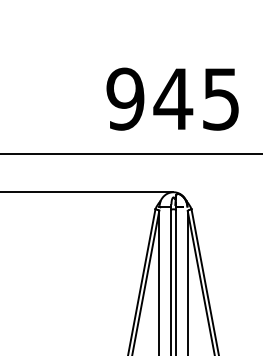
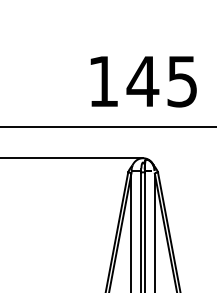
text: (125, 98) -> (103, 80), 945 -> 145

